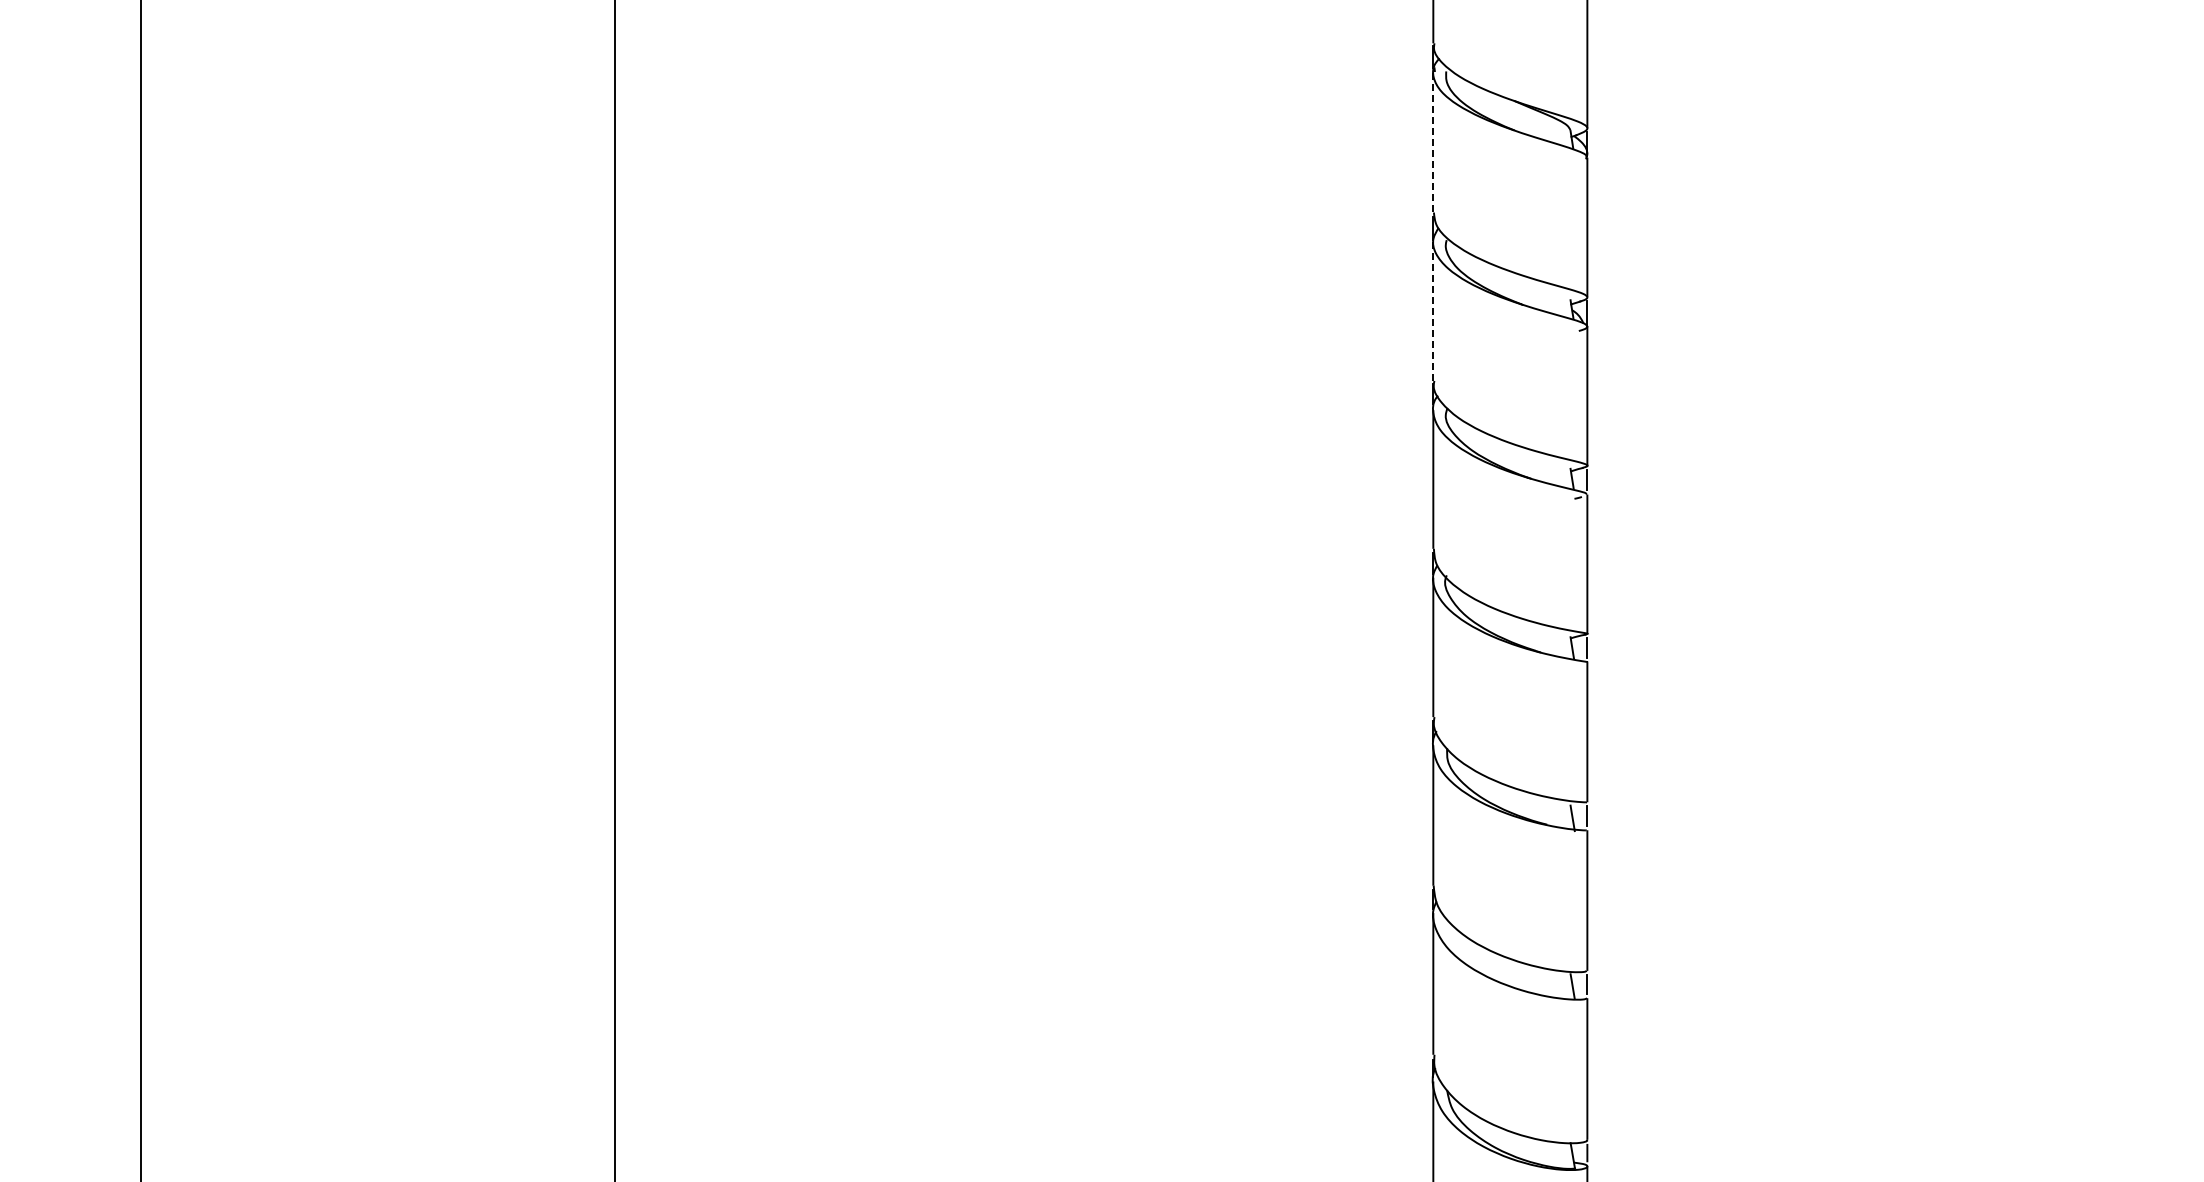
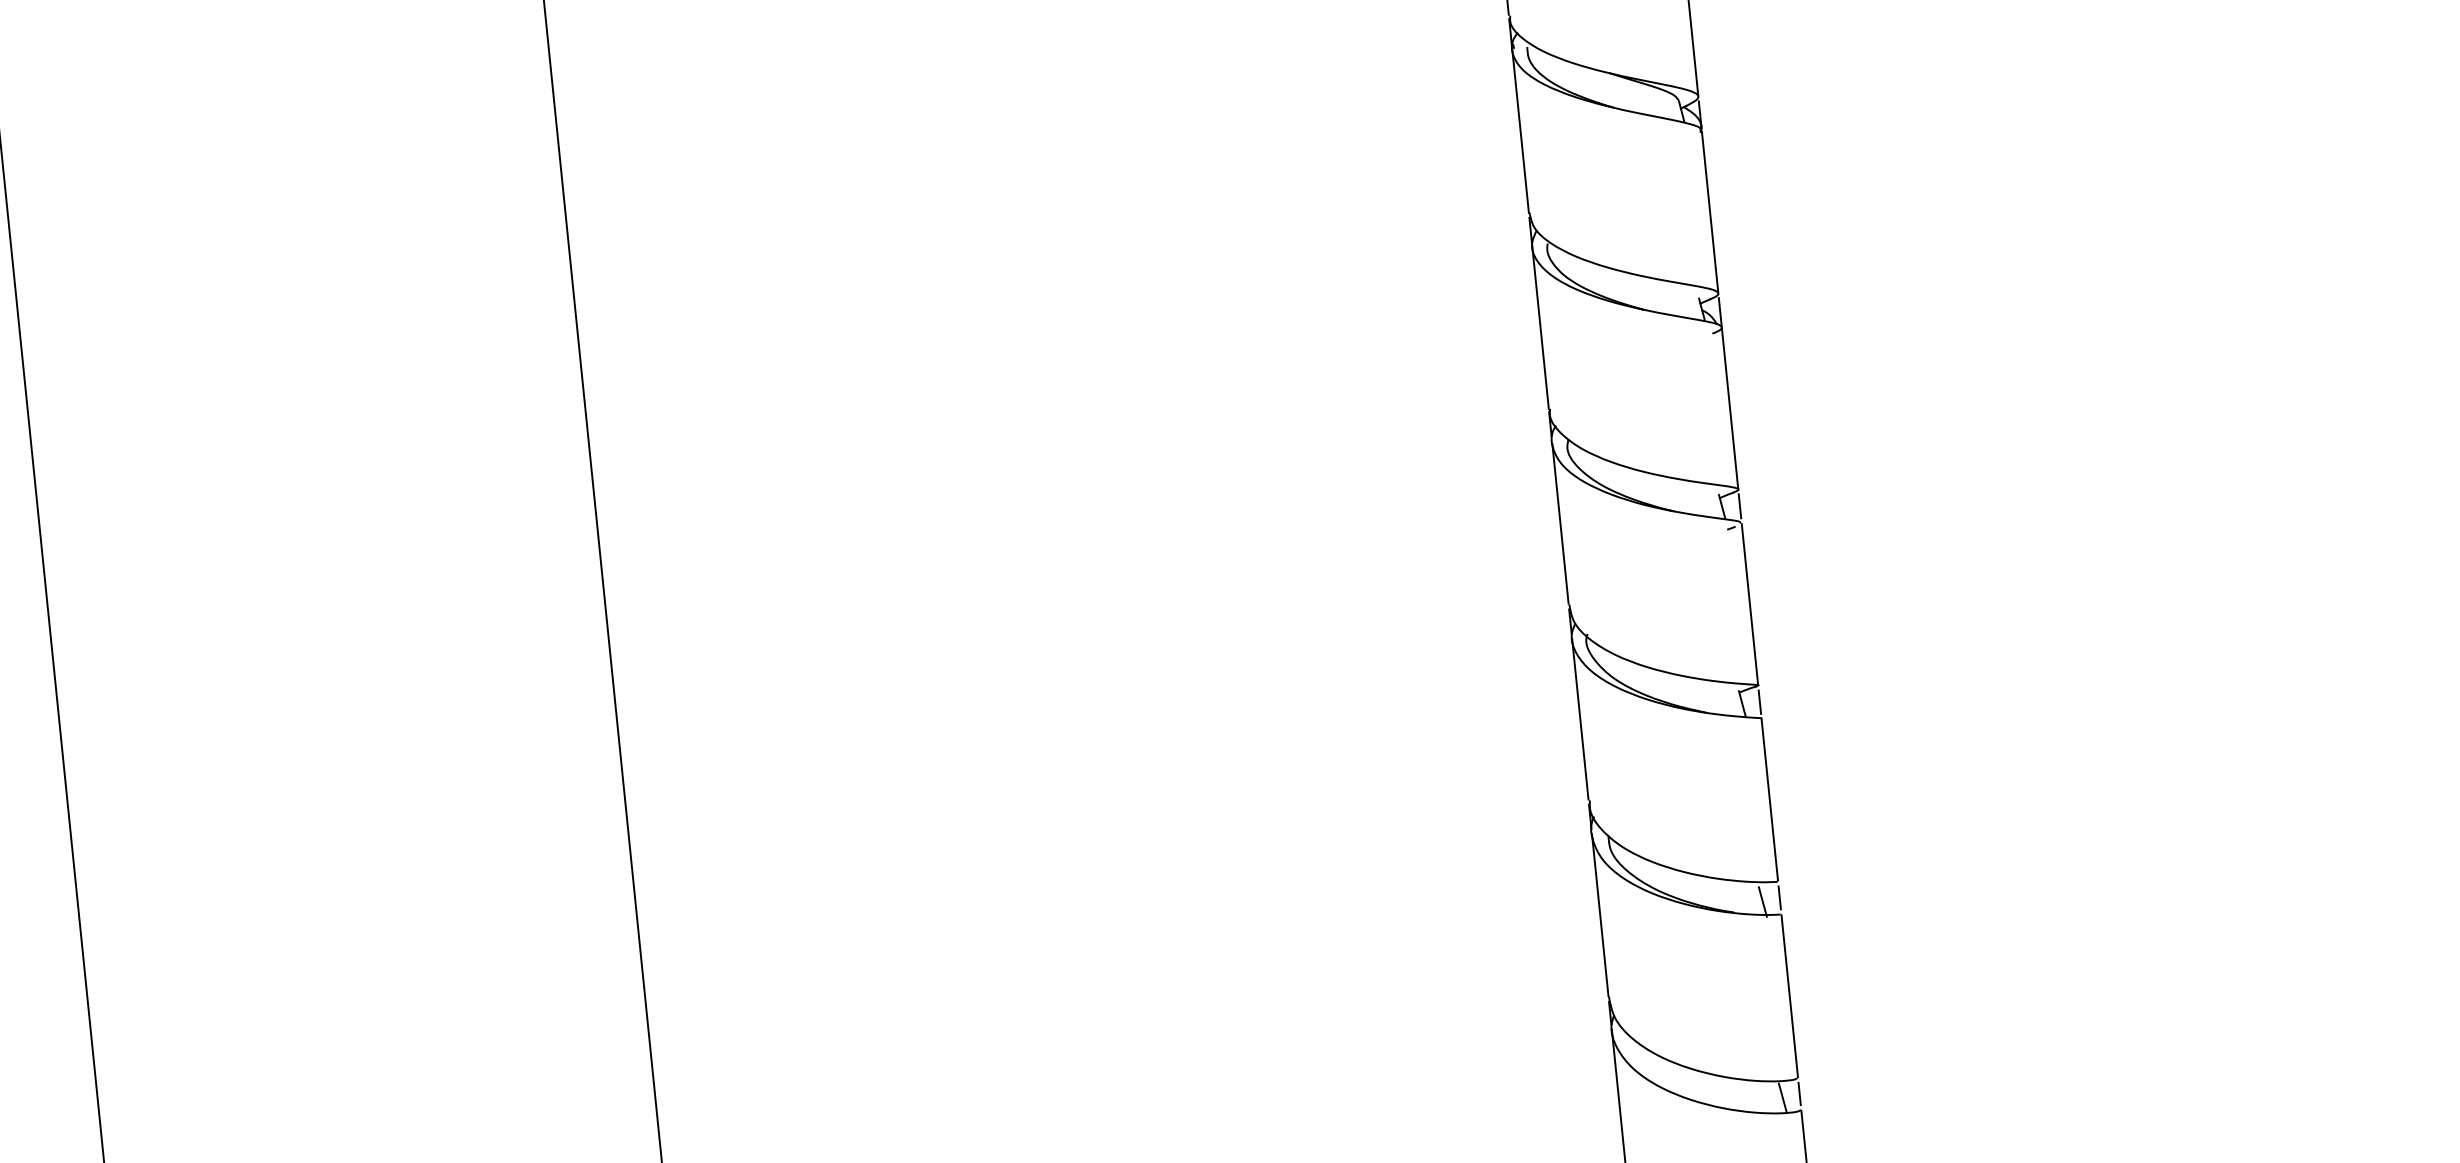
line: (1433, 143) -> (1520, 132), dashed -> solid
line: (1433, 311) -> (1540, 328), dashed -> solid

